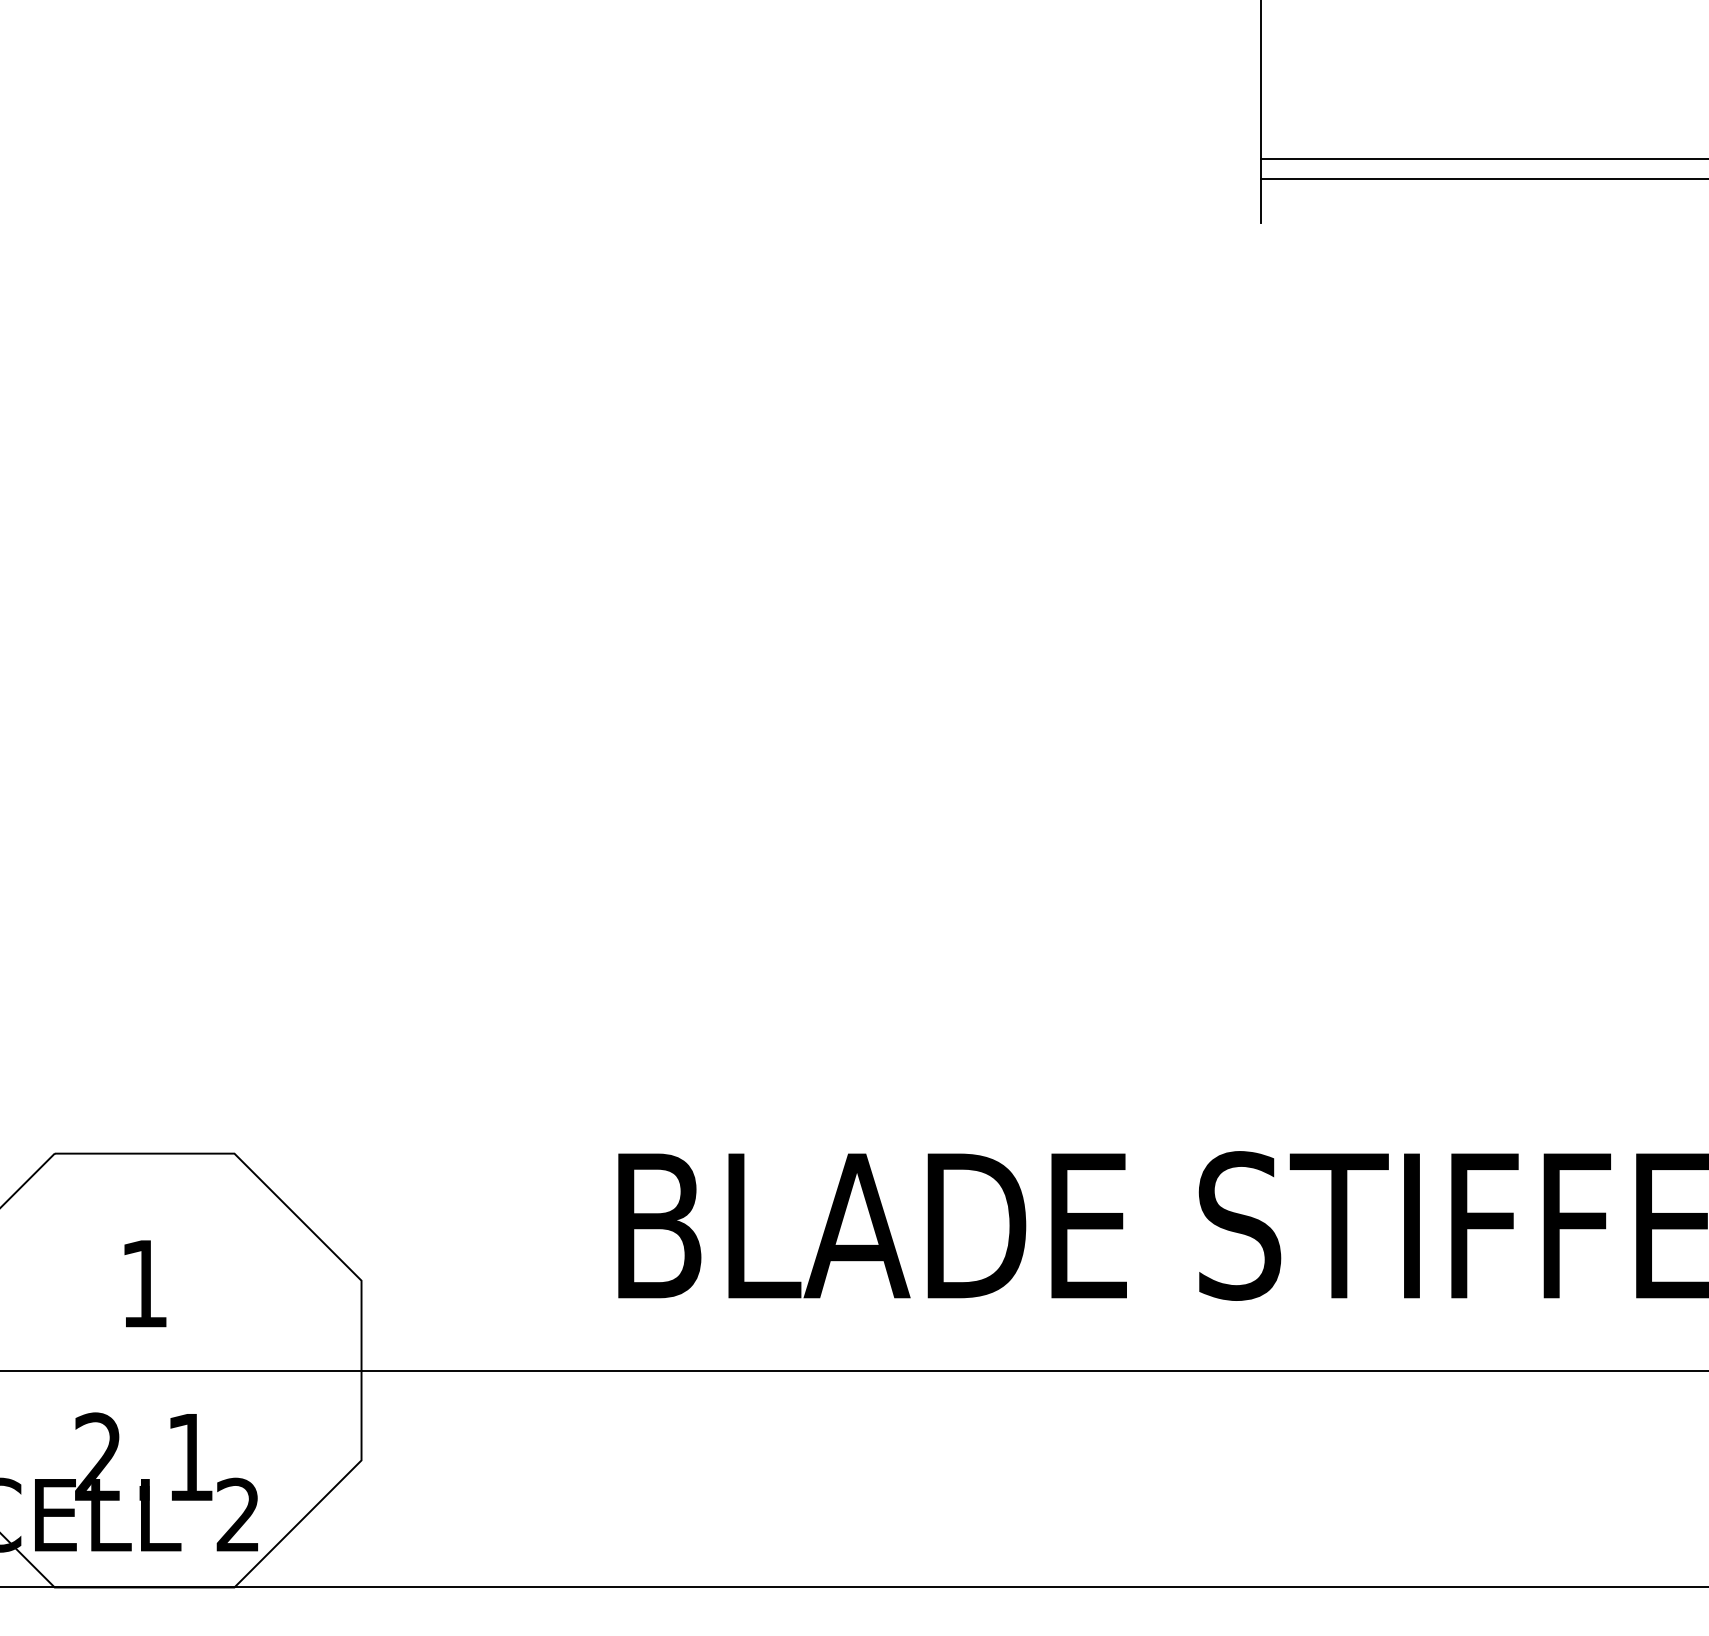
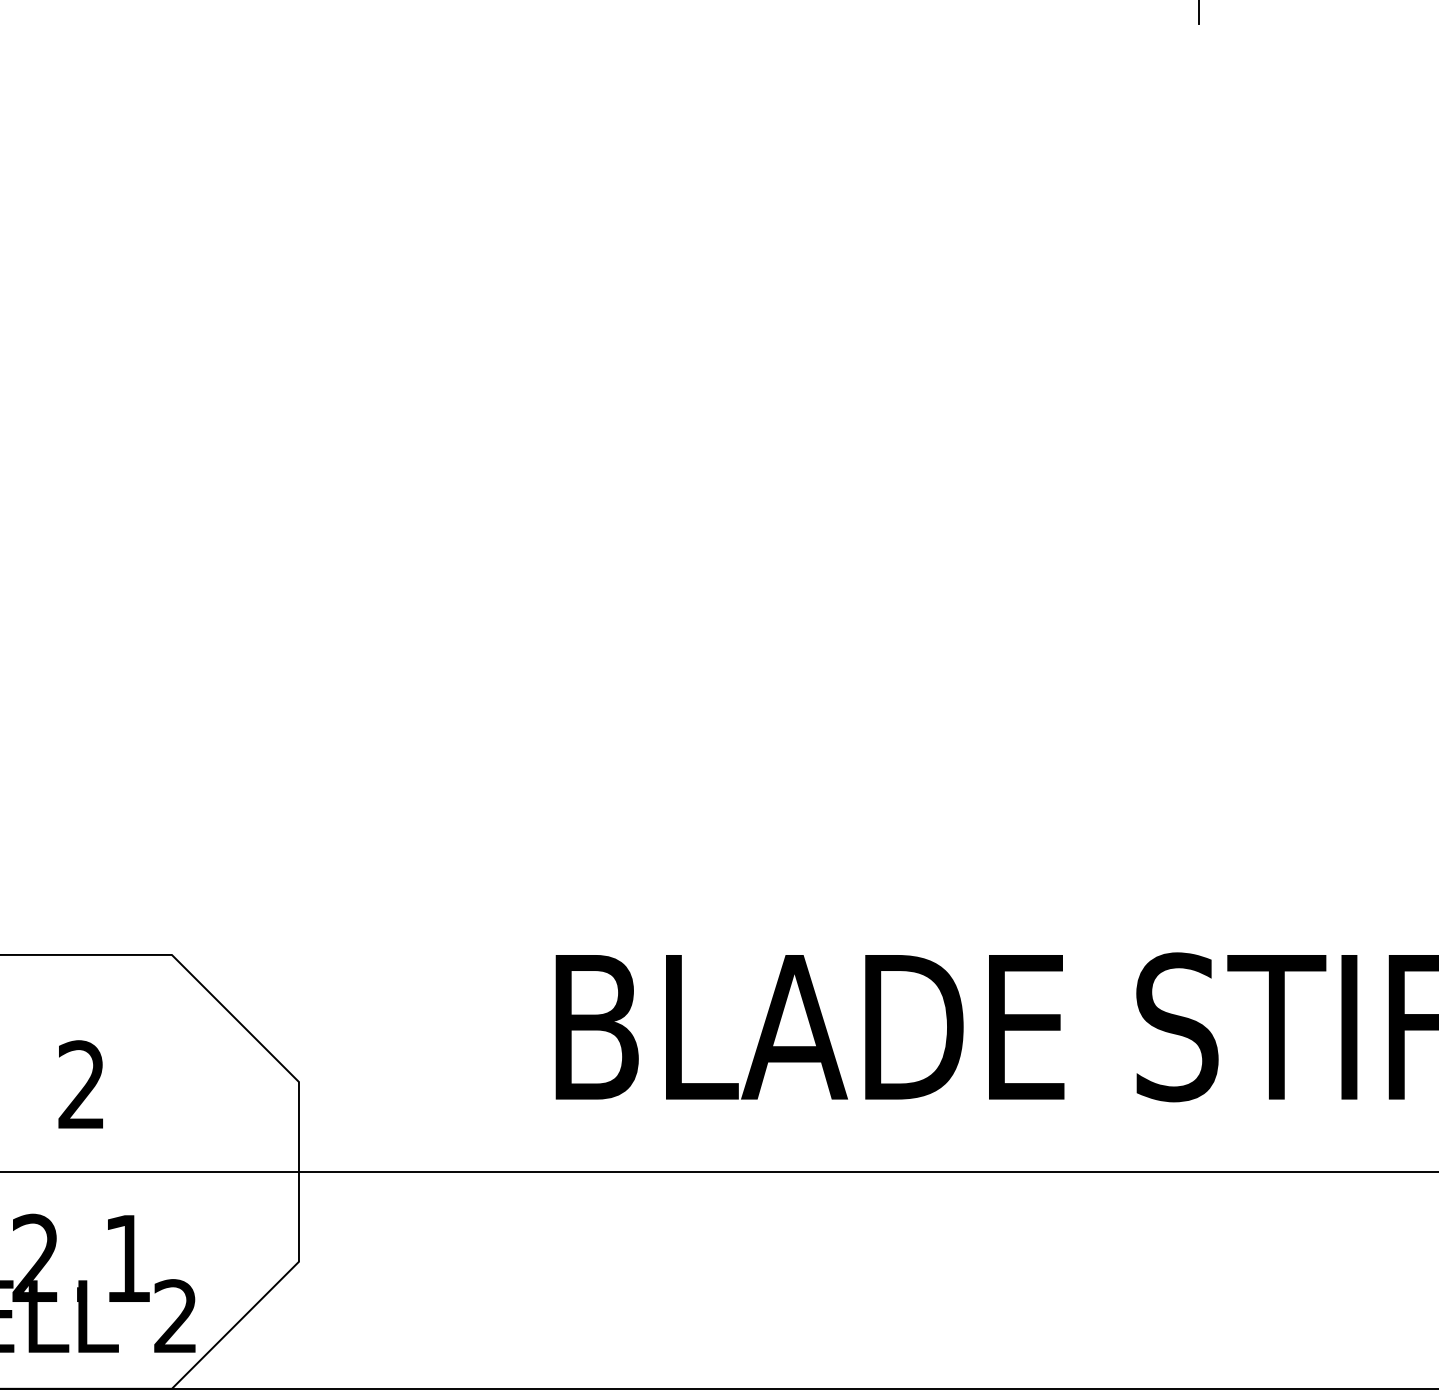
text: (143, 1282) -> (80, 1083), 1 -> 2

